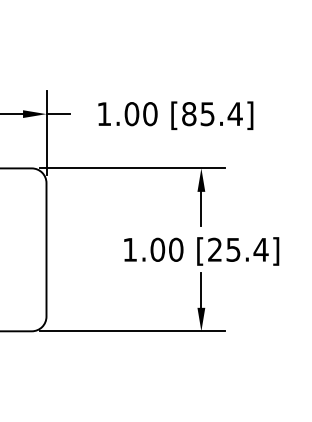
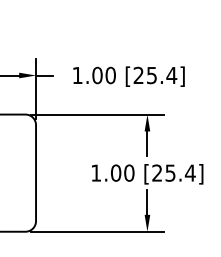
text: (189, 114) -> (138, 75), [85.4] -> [25.4]

